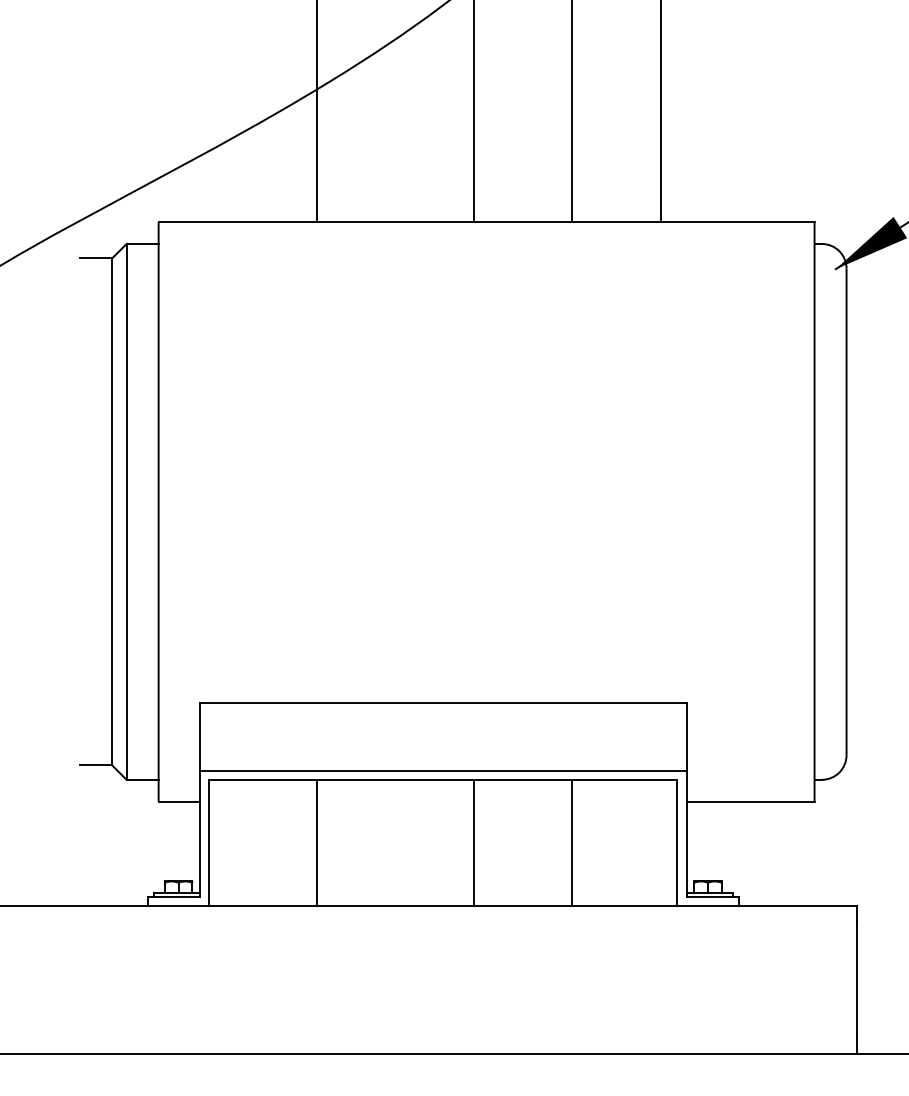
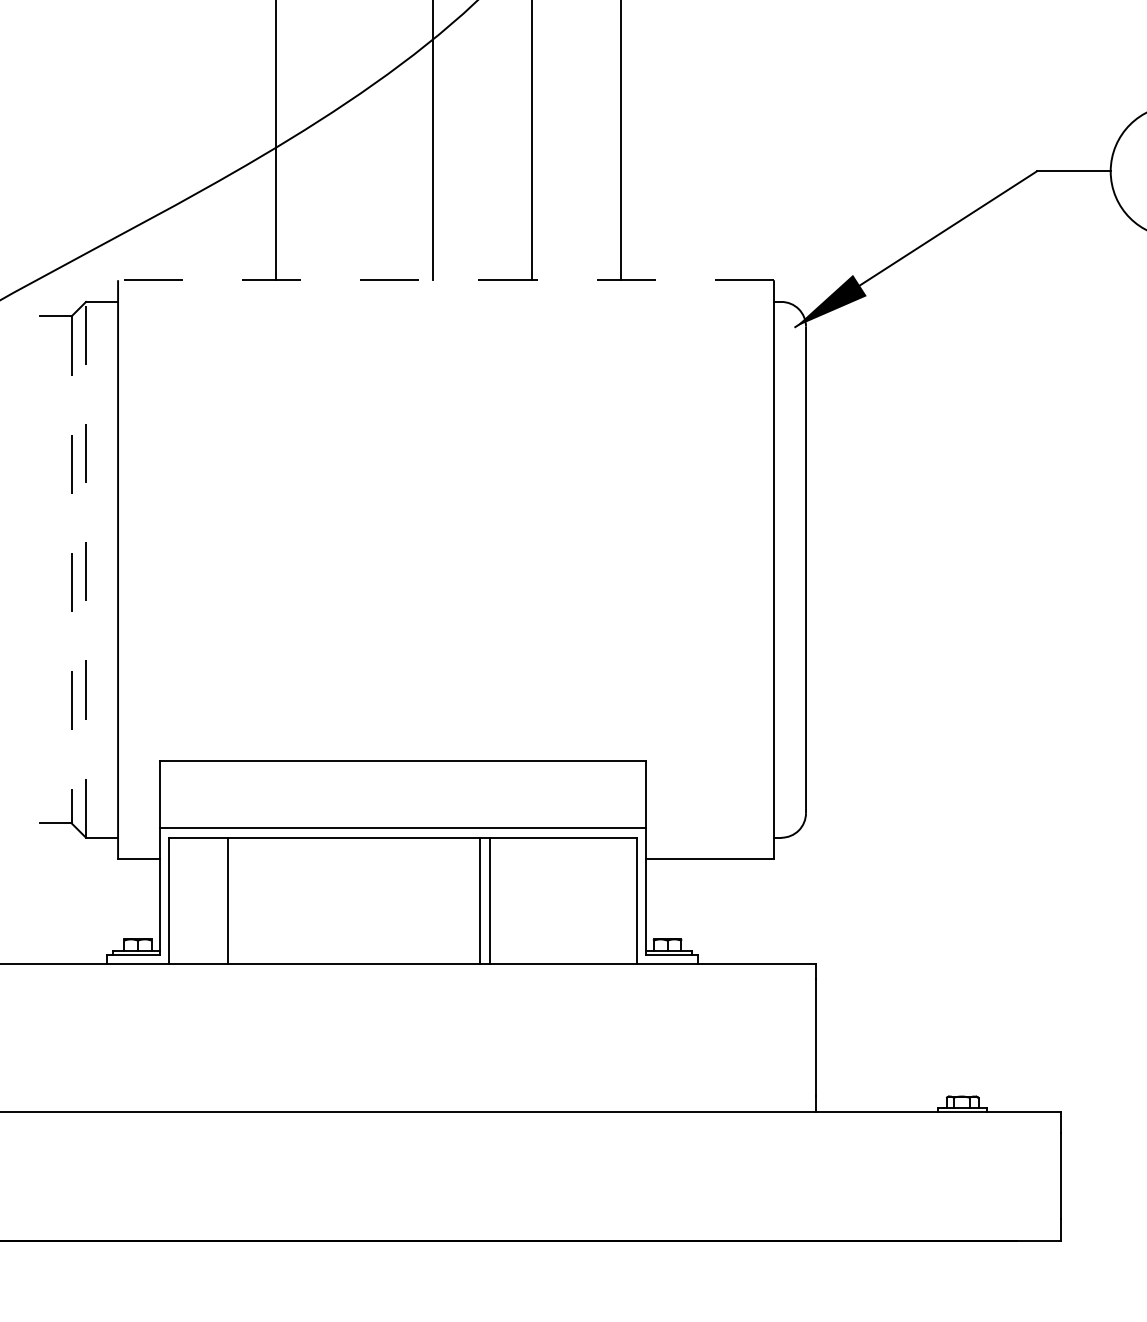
line: (487, 222) -> (446, 280), solid -> dashed
line: (127, 511) -> (86, 569), solid -> dashed
line: (112, 512) -> (71, 570), solid -> dashed
line: (317, 842) -> (228, 900), moved
line: (474, 842) -> (480, 900), moved
line: (572, 842) -> (489, 900), moved

